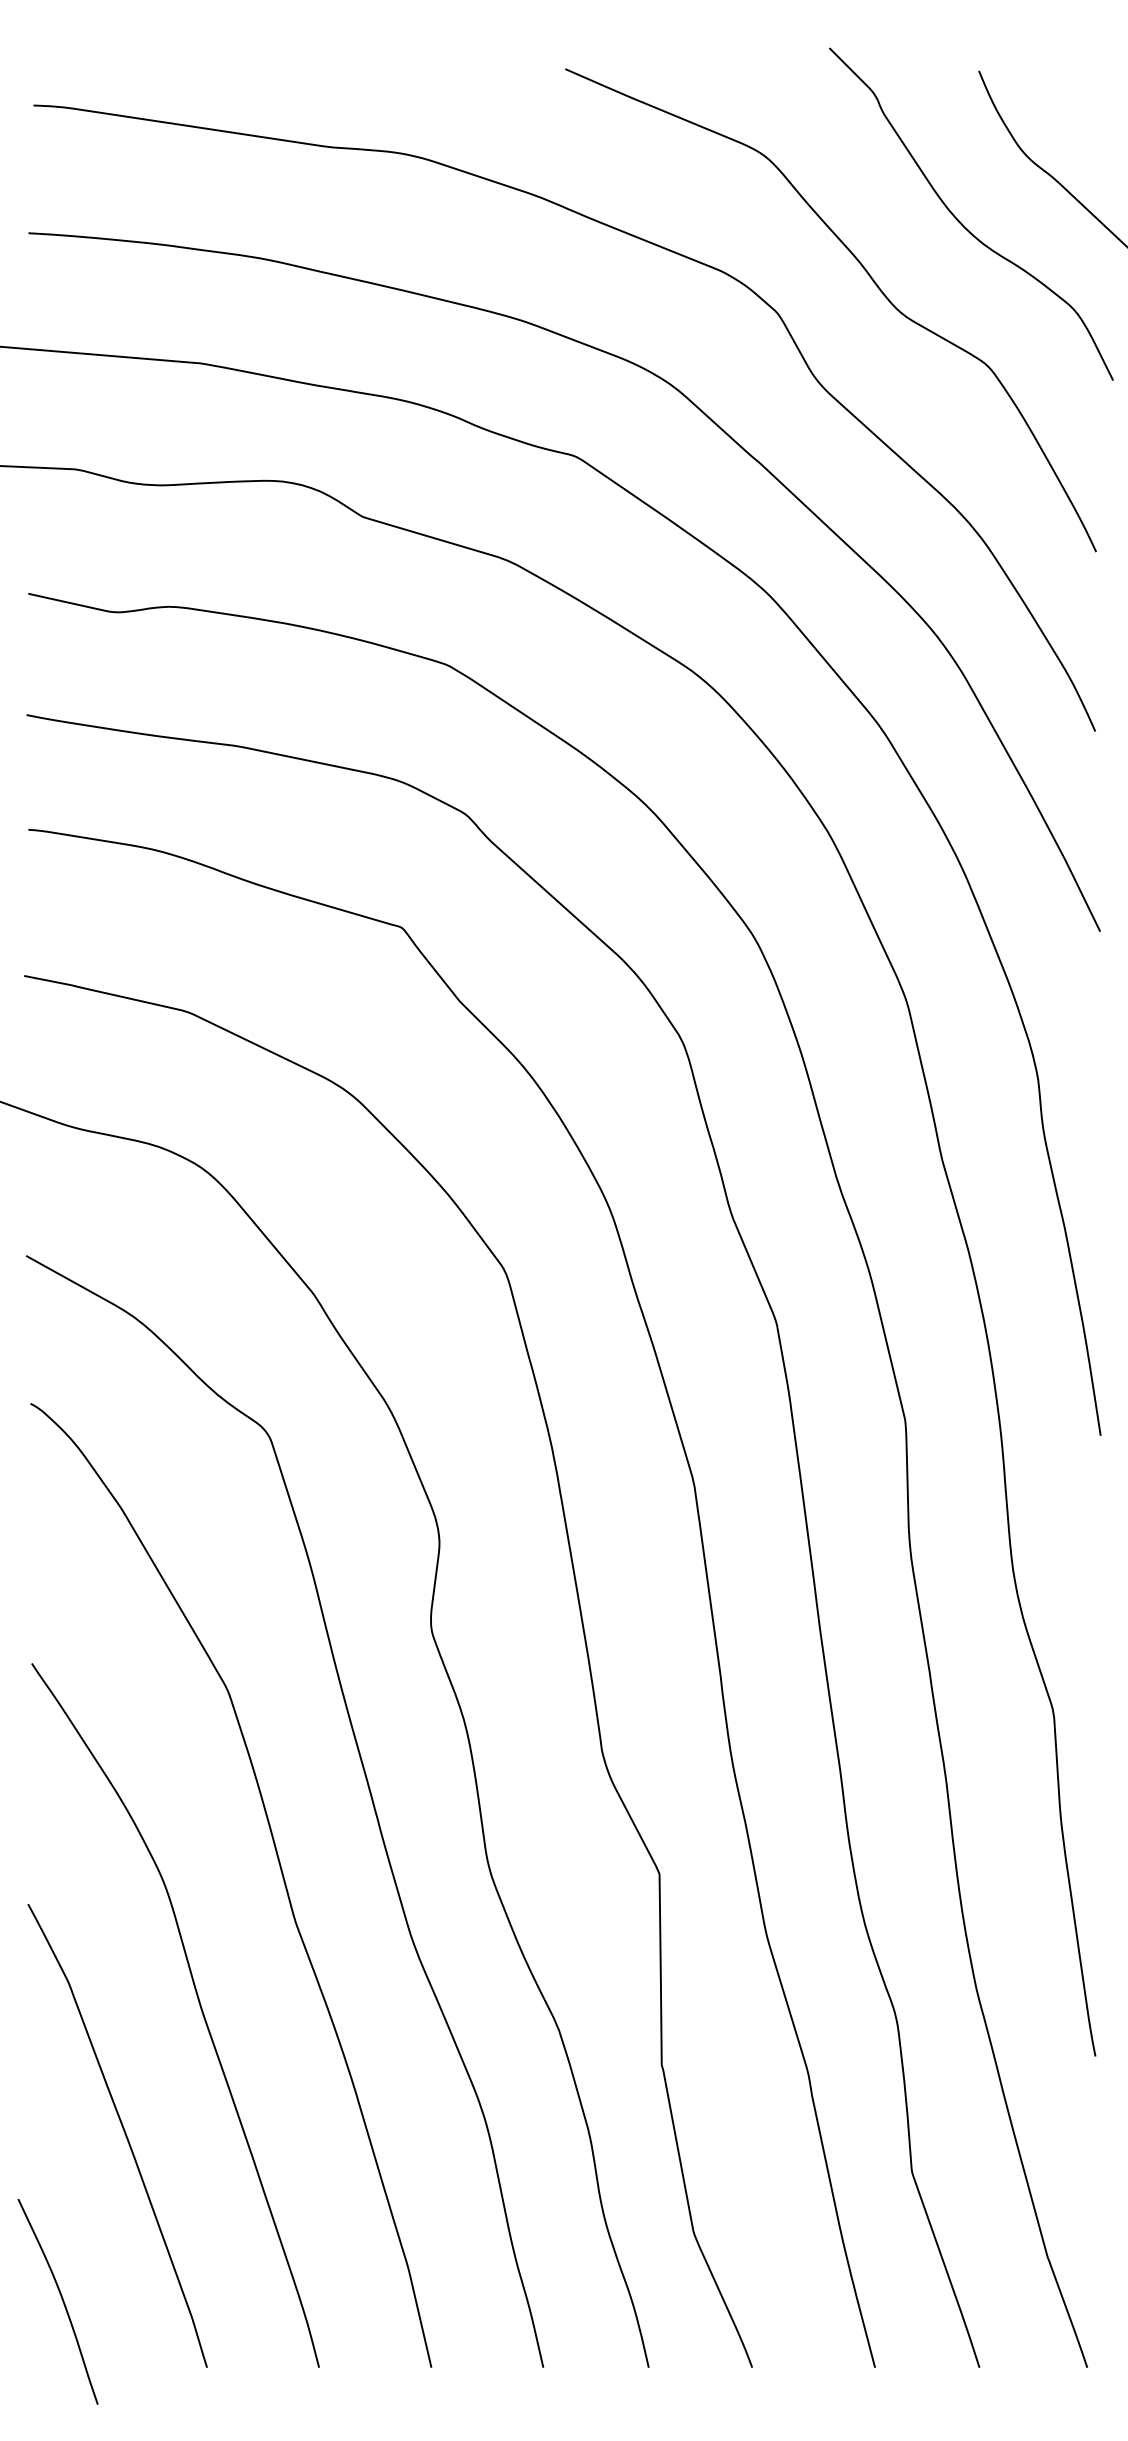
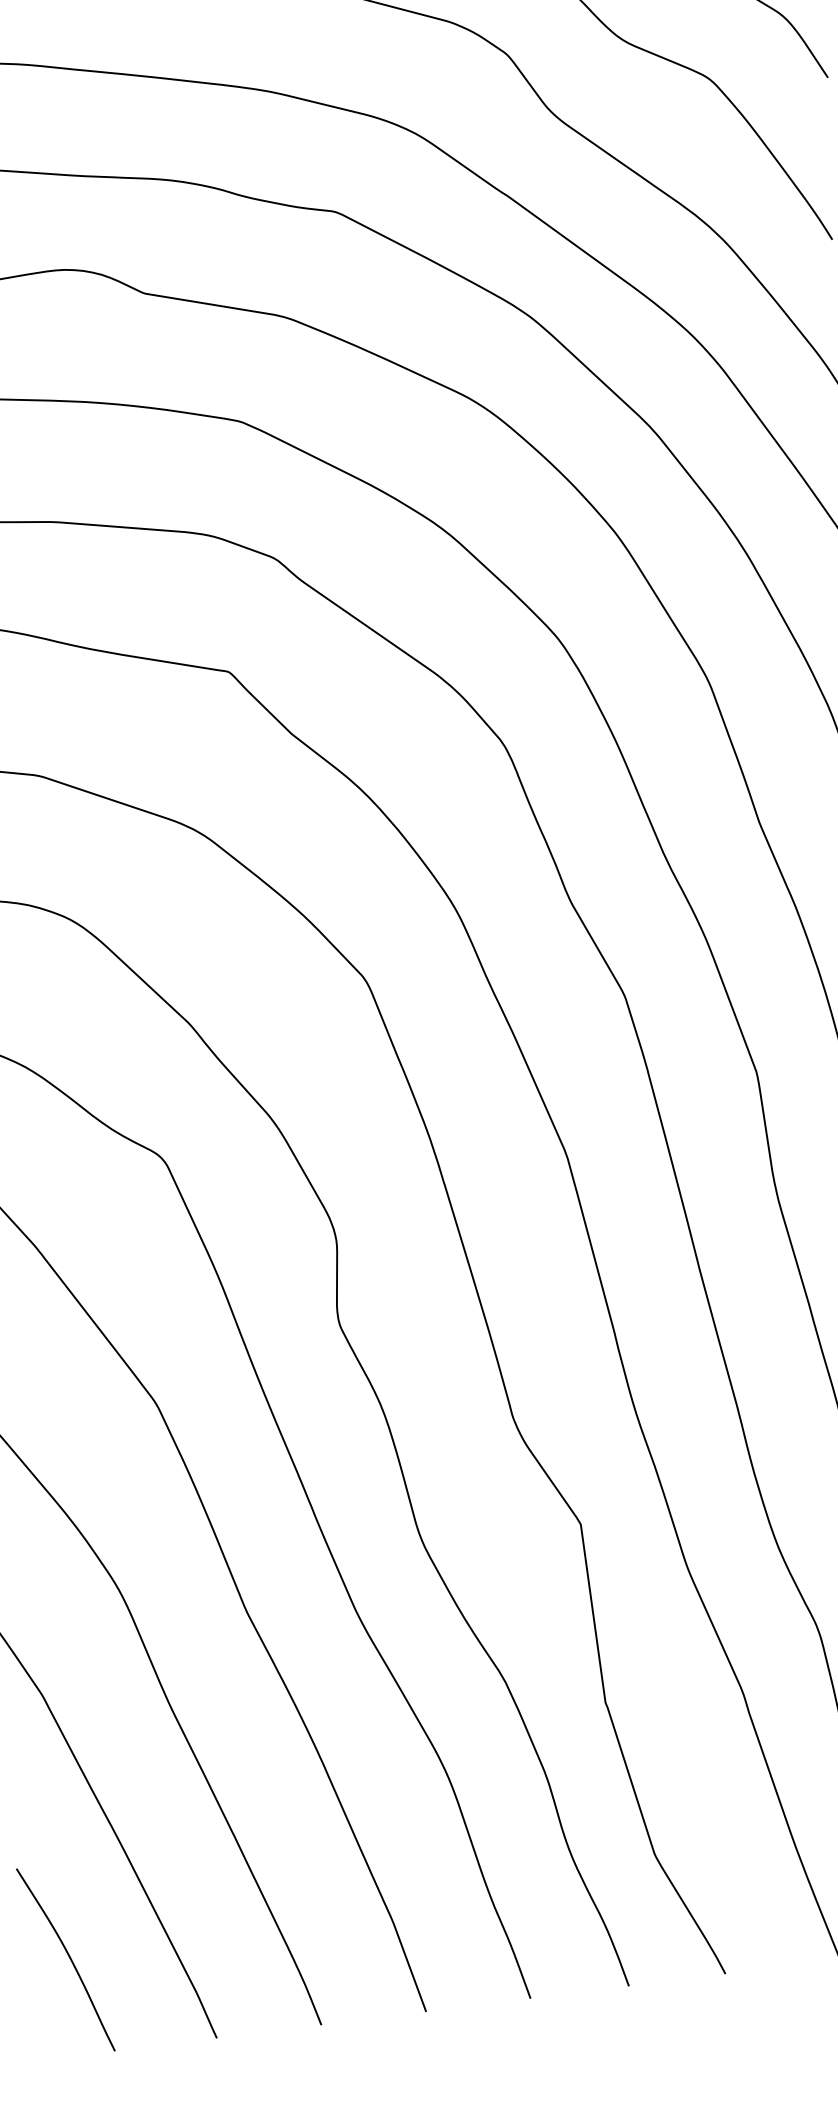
curve: (61, 2299) -> (68, 1957), moved

